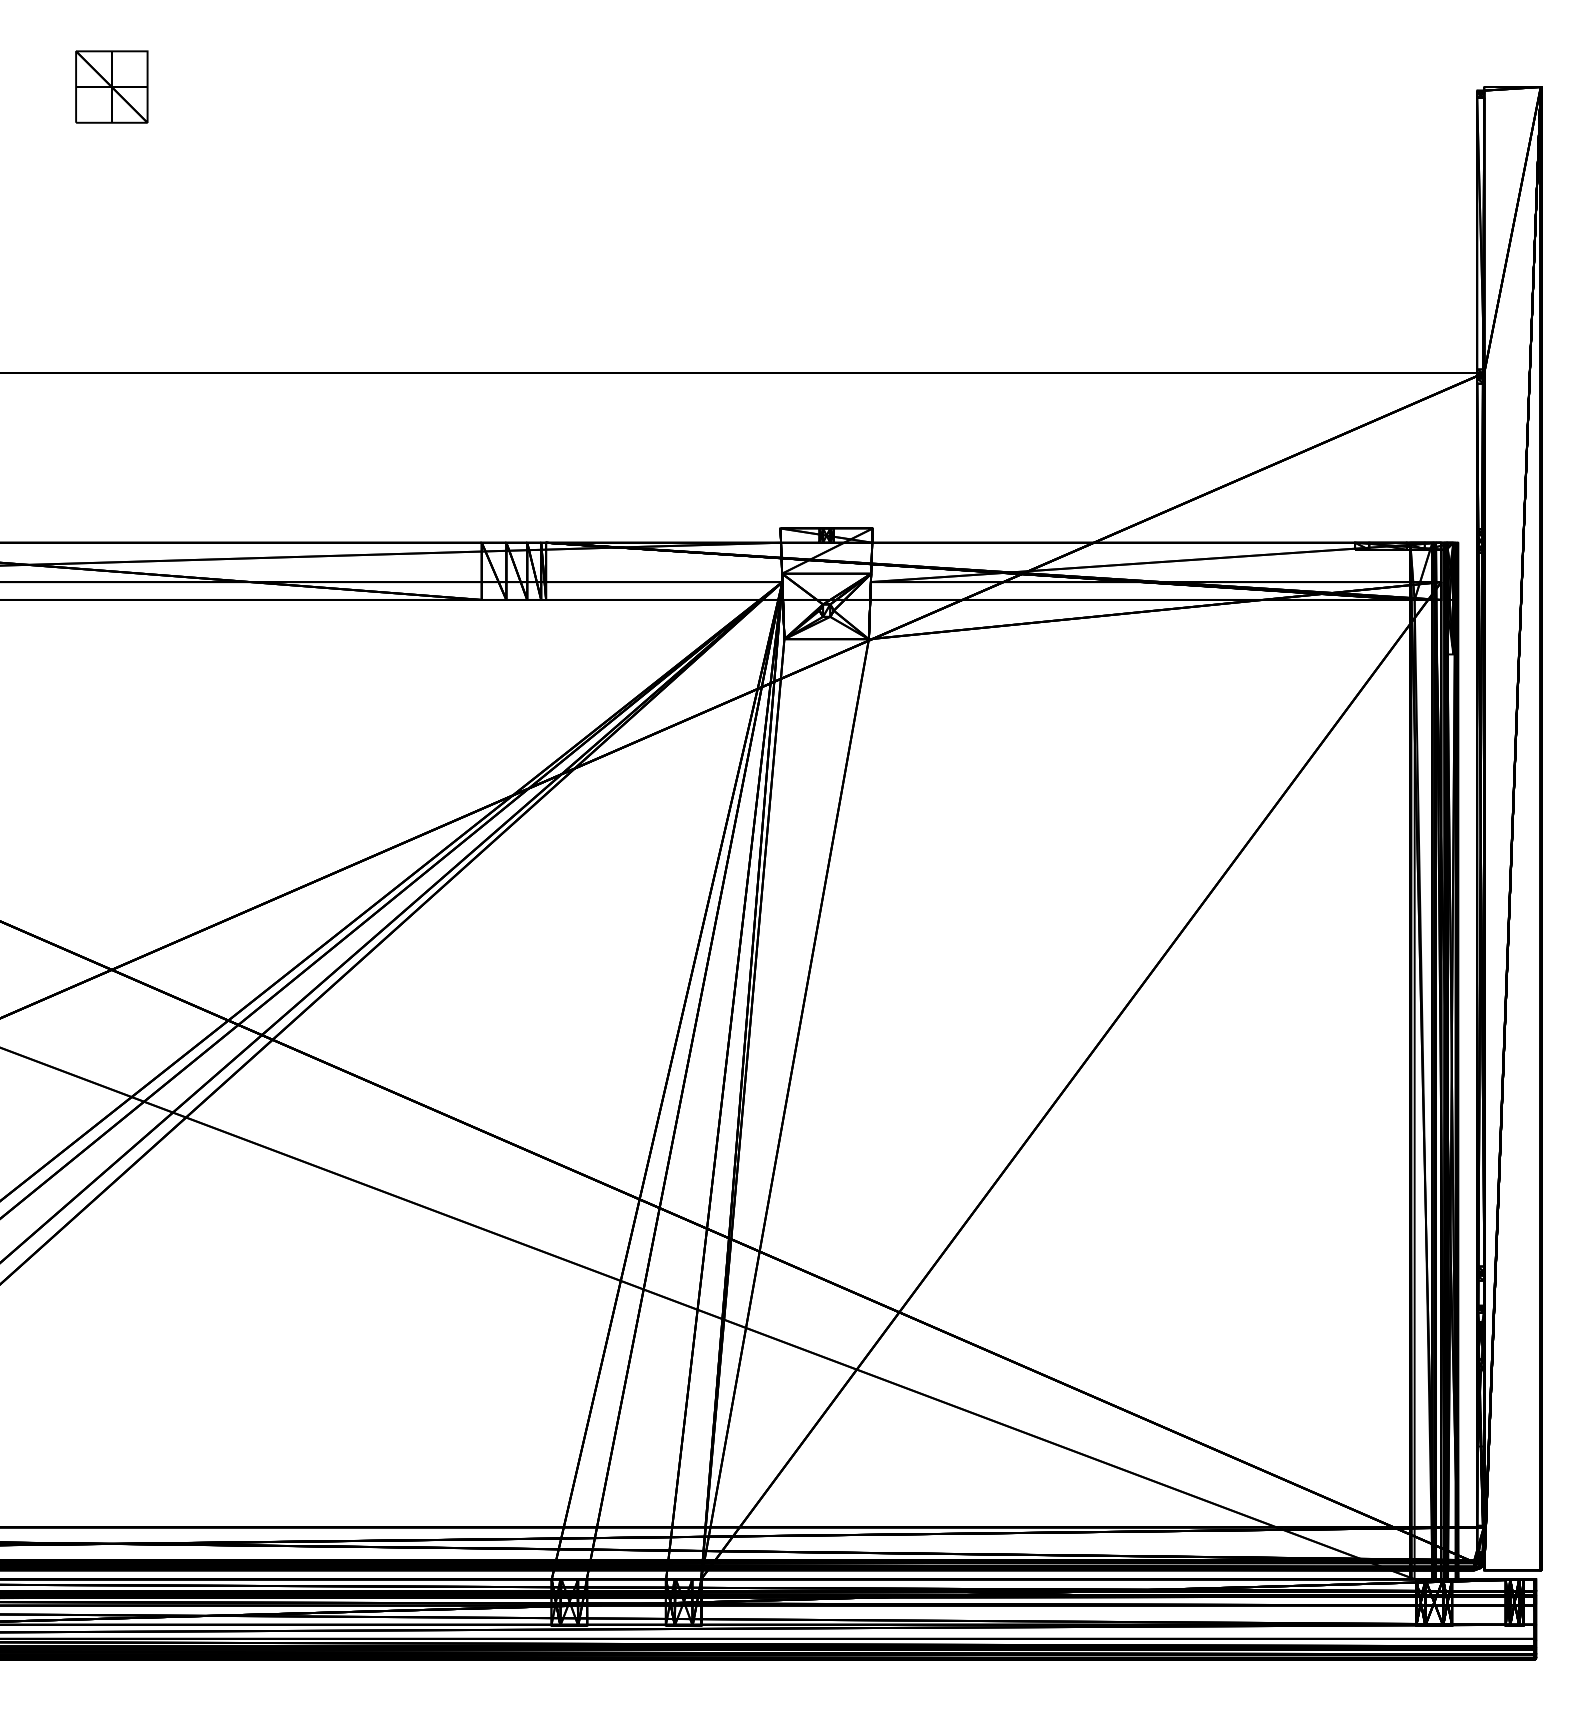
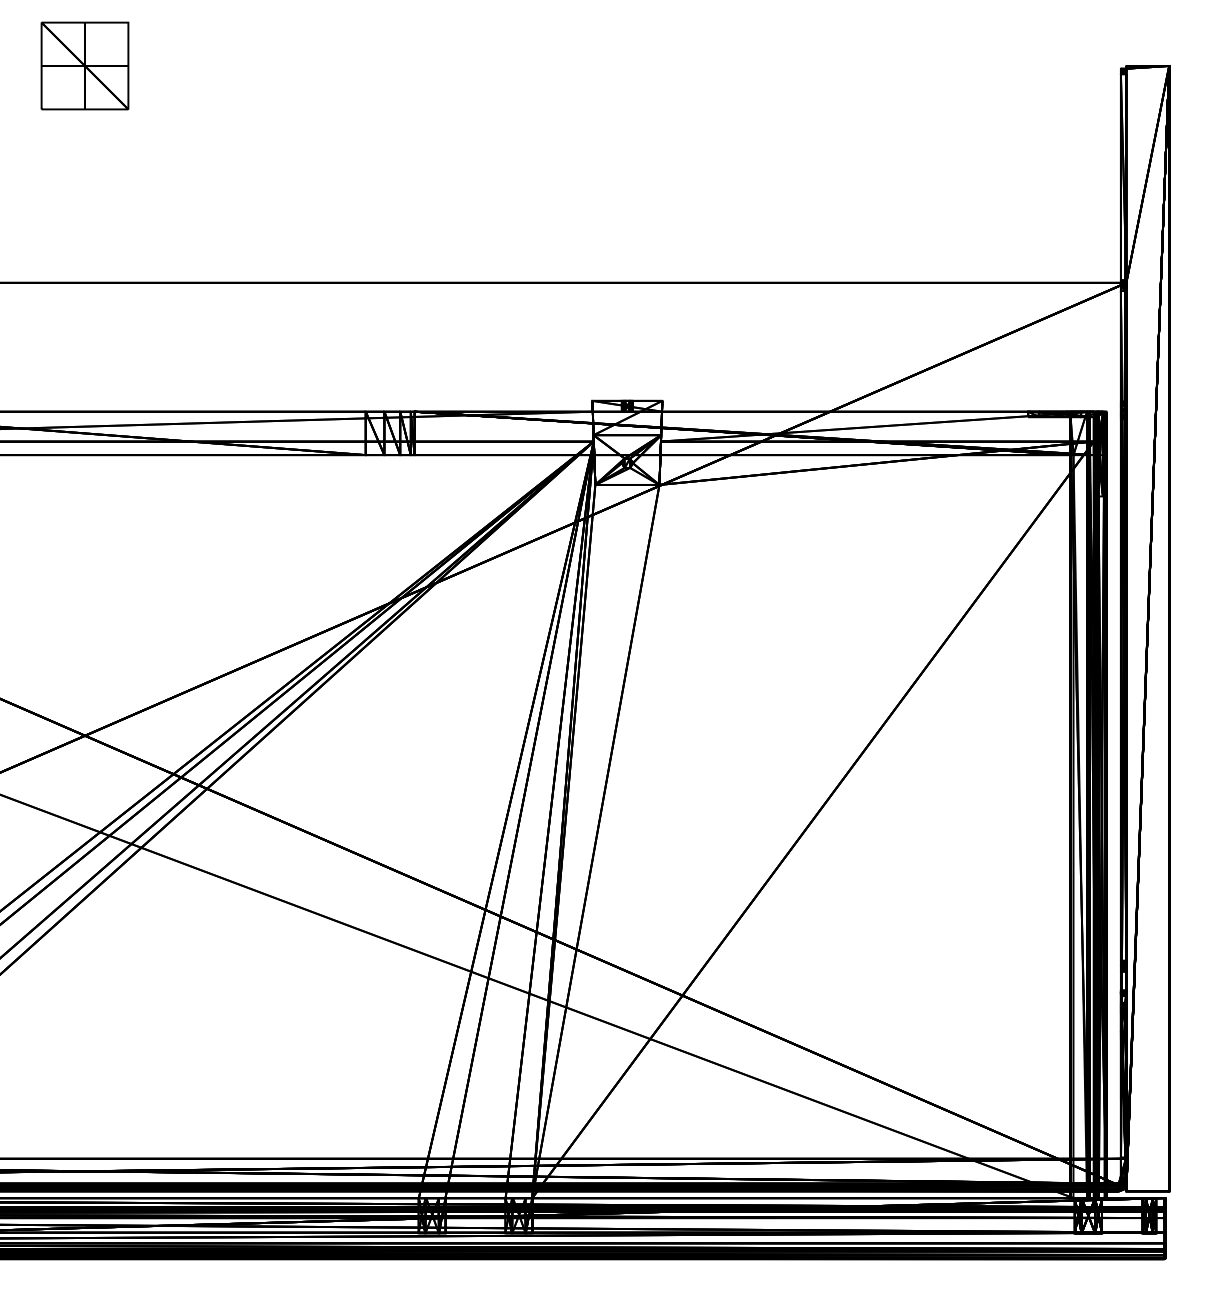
part: (111, 86) -> (84, 65), size x1.6

